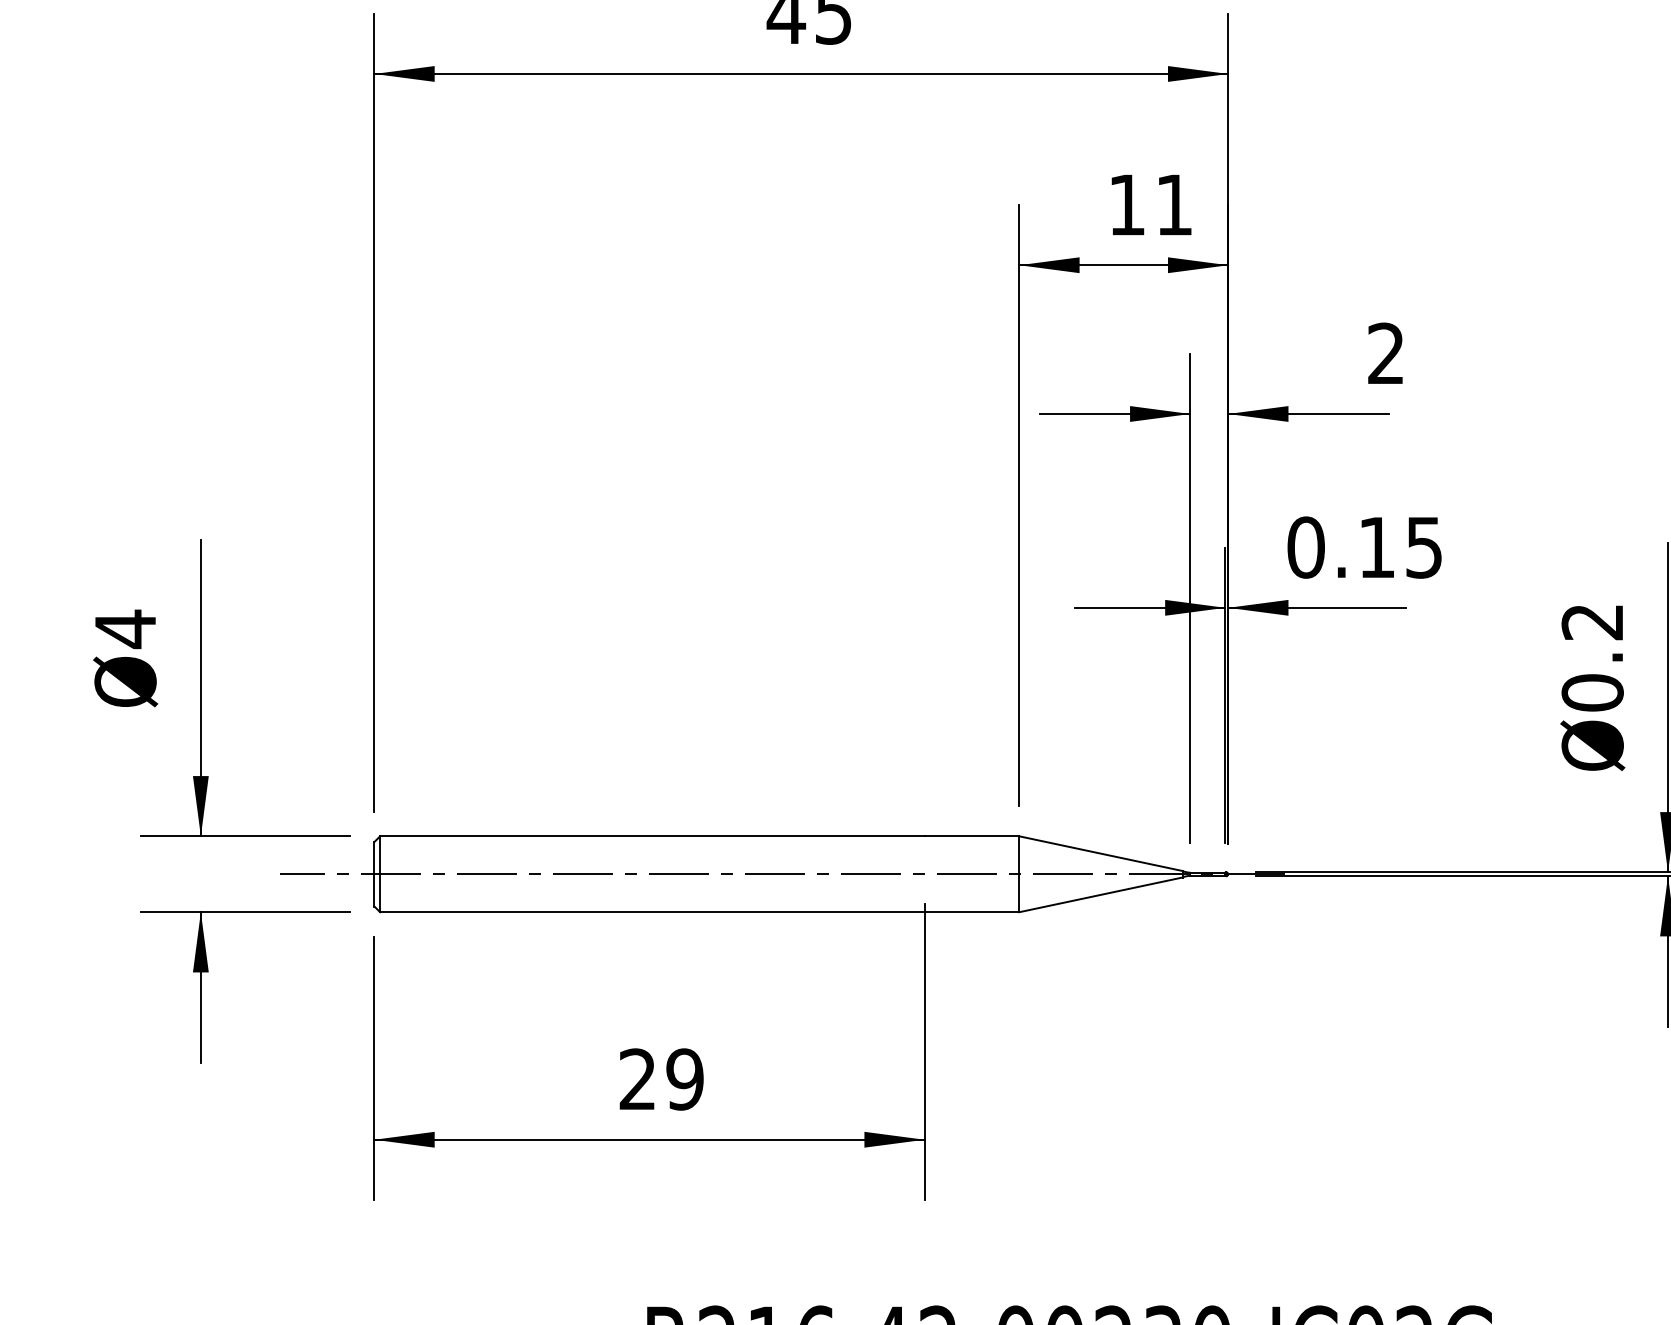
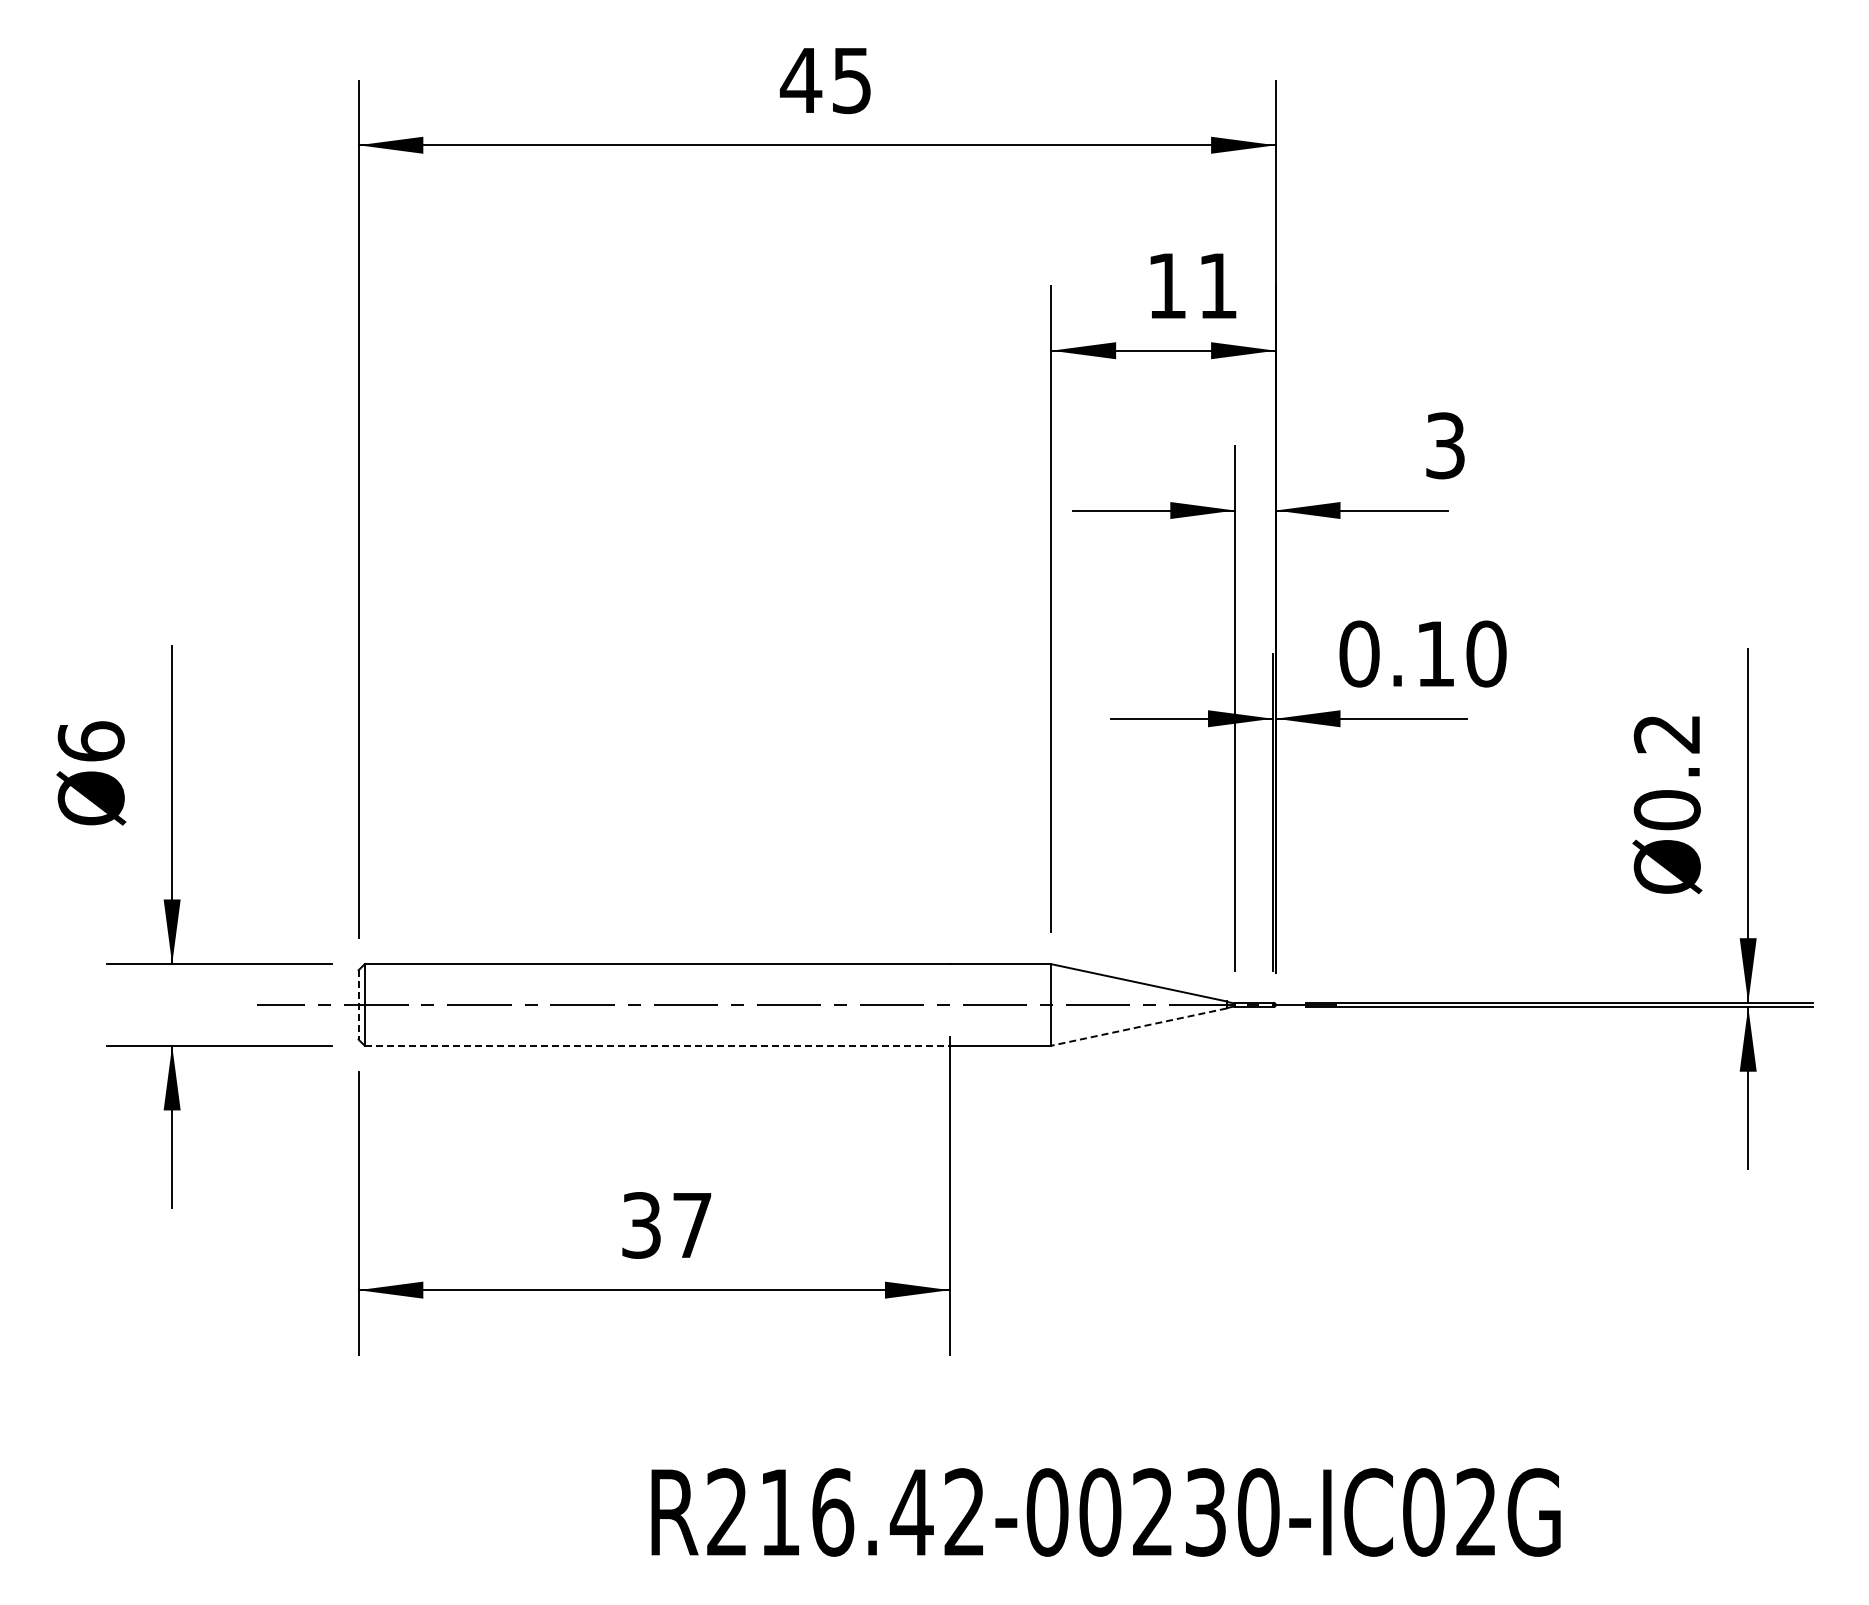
text: (1386, 353) -> (1445, 445), 2 -> 3
text: (1424, 547) -> (1486, 653), 0.15 -> 0.10
text: (124, 629) -> (90, 741), Ø4 -> Ø6
line: (374, 873) -> (358, 1004), solid -> dashed
line: (1101, 895) -> (1139, 1027), solid -> dashed
line: (652, 911) -> (657, 1045), solid -> dashed
text: (661, 1079) -> (667, 1225), 29 -> 37

